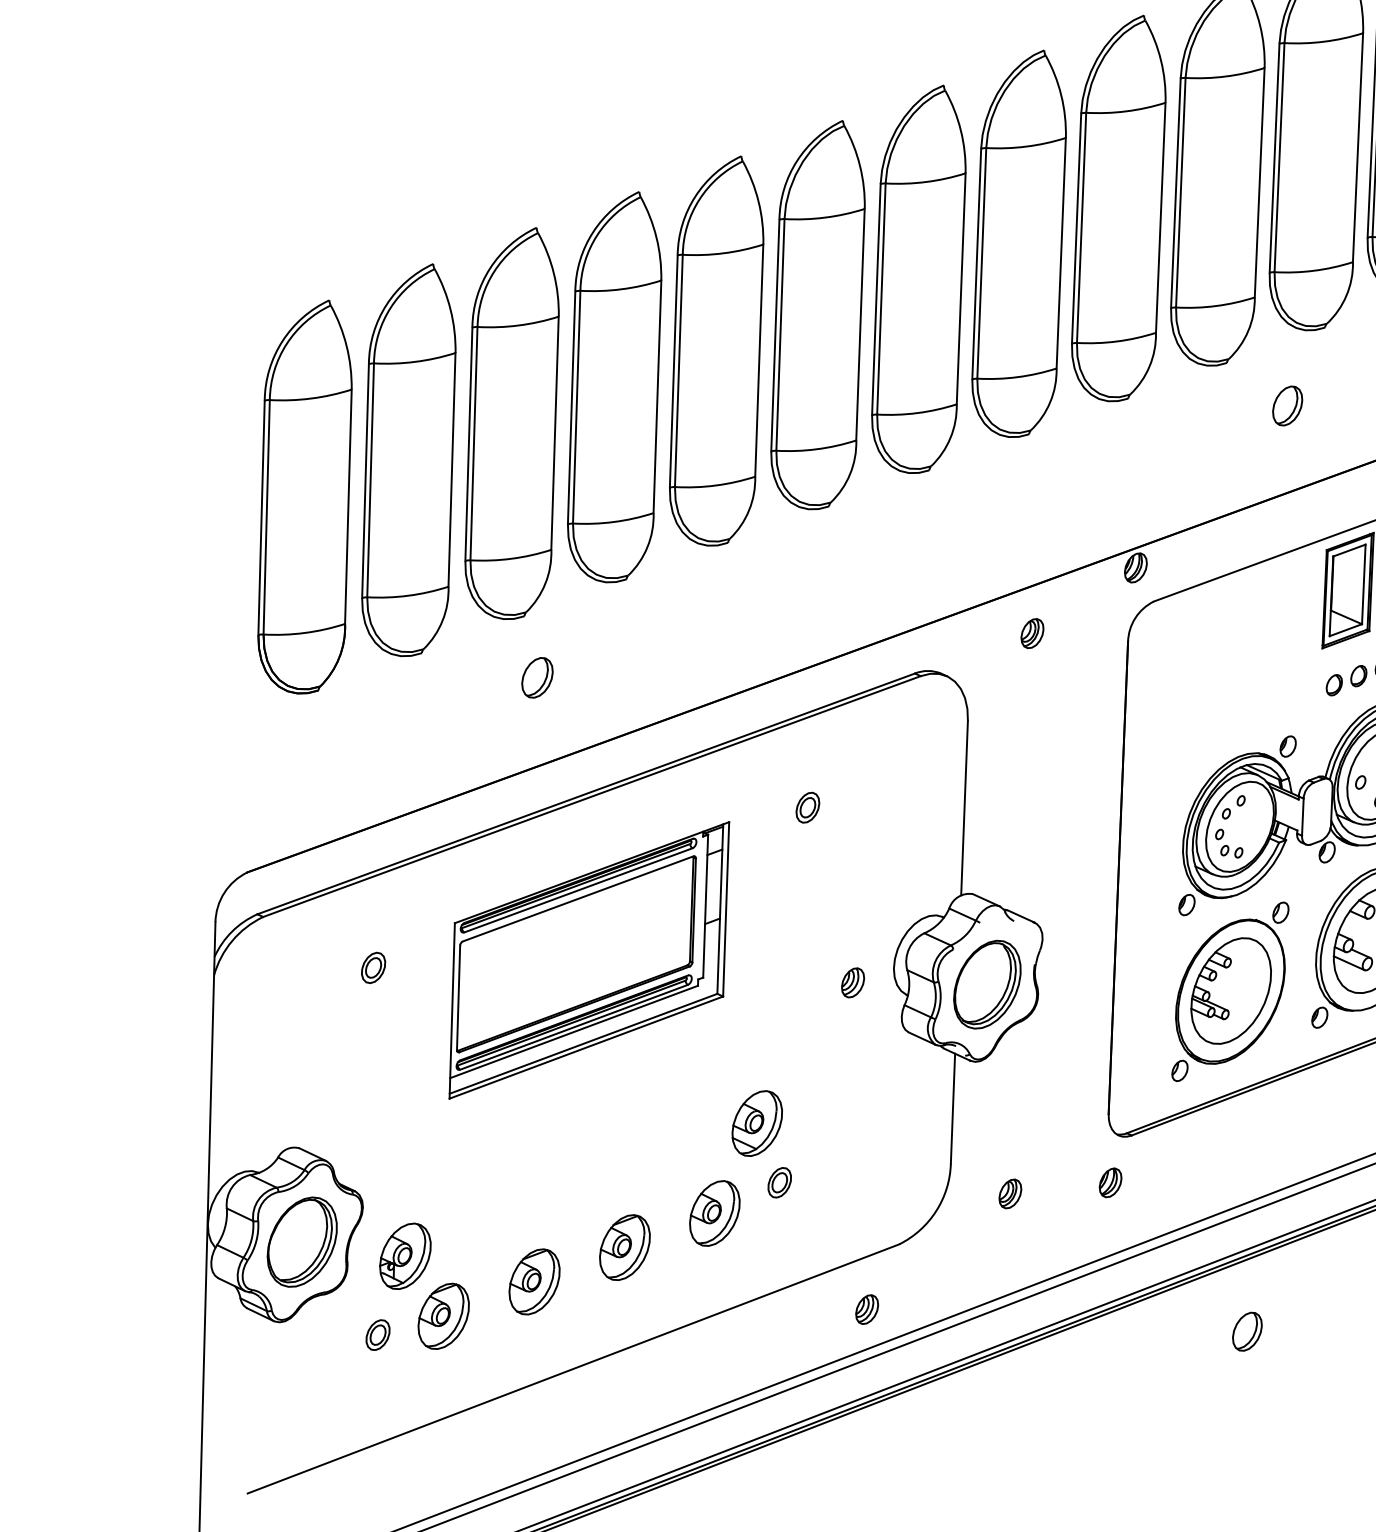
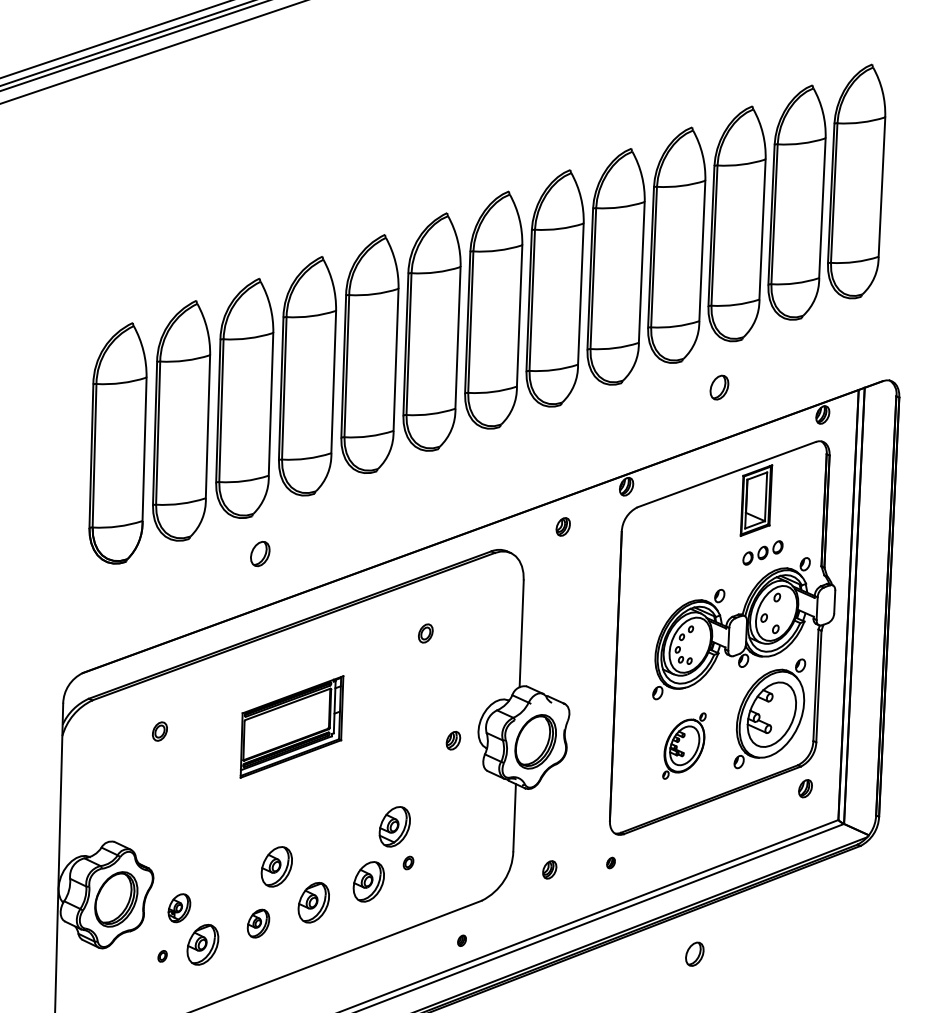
part: (588, 959) -> (291, 726), size x0.6
part: (1230, 990) -> (684, 745), size x0.6
part: (779, 1181) -> (408, 862), size x0.7
part: (1109, 1181) -> (610, 862), size x0.6
part: (563, 1188) -> (276, 866), added
part: (405, 1256) -> (179, 908), size x0.7
part: (534, 1281) -> (258, 923), size x0.7
part: (866, 1309) -> (461, 940), size x0.6
part: (377, 1335) -> (162, 956), size x0.6

